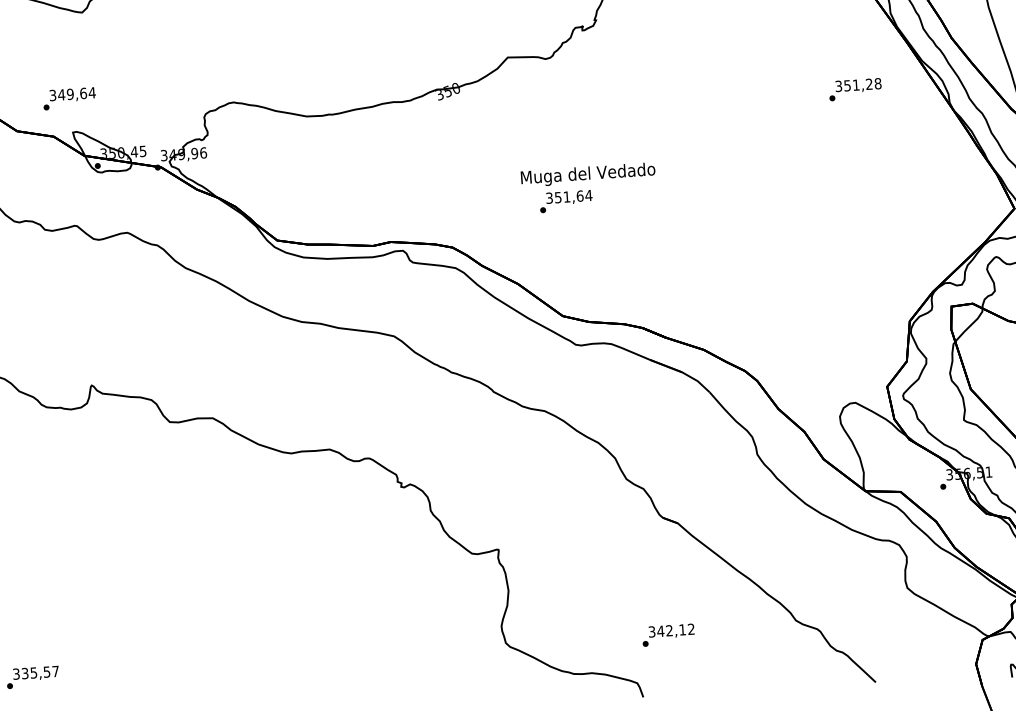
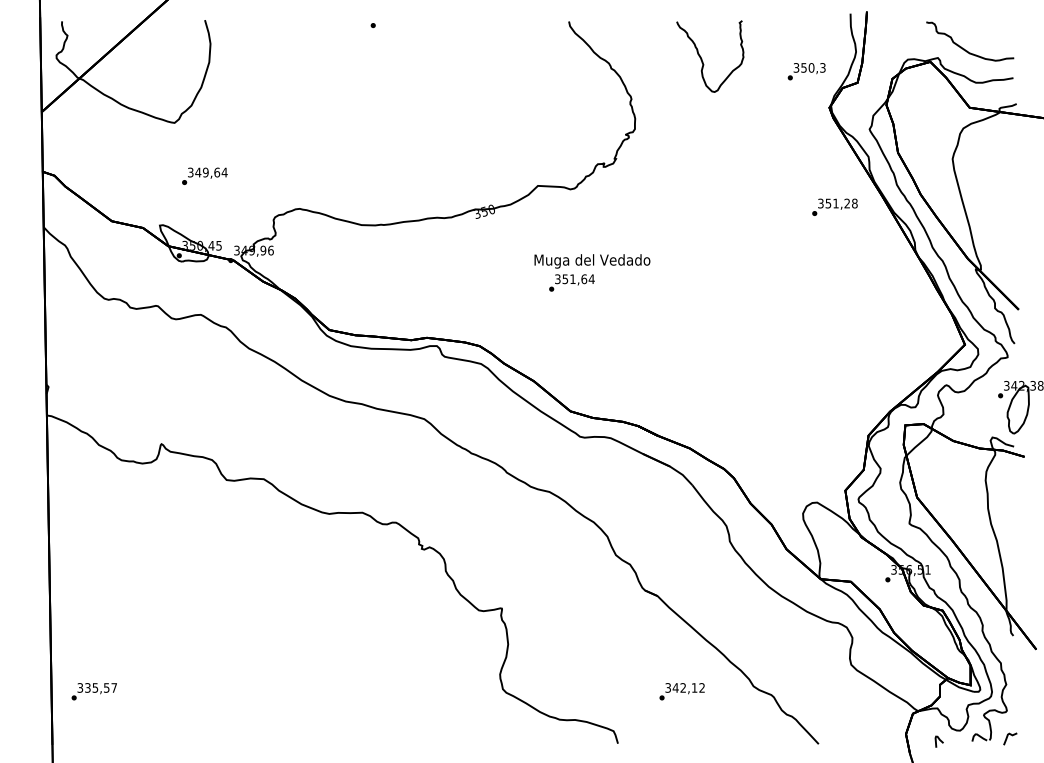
text: (854, 88) -> (834, 206), moved
text: (69, 97) -> (204, 175), moved
text: (589, 187) -> (592, 272), moved
text: (667, 634) -> (681, 691), moved

